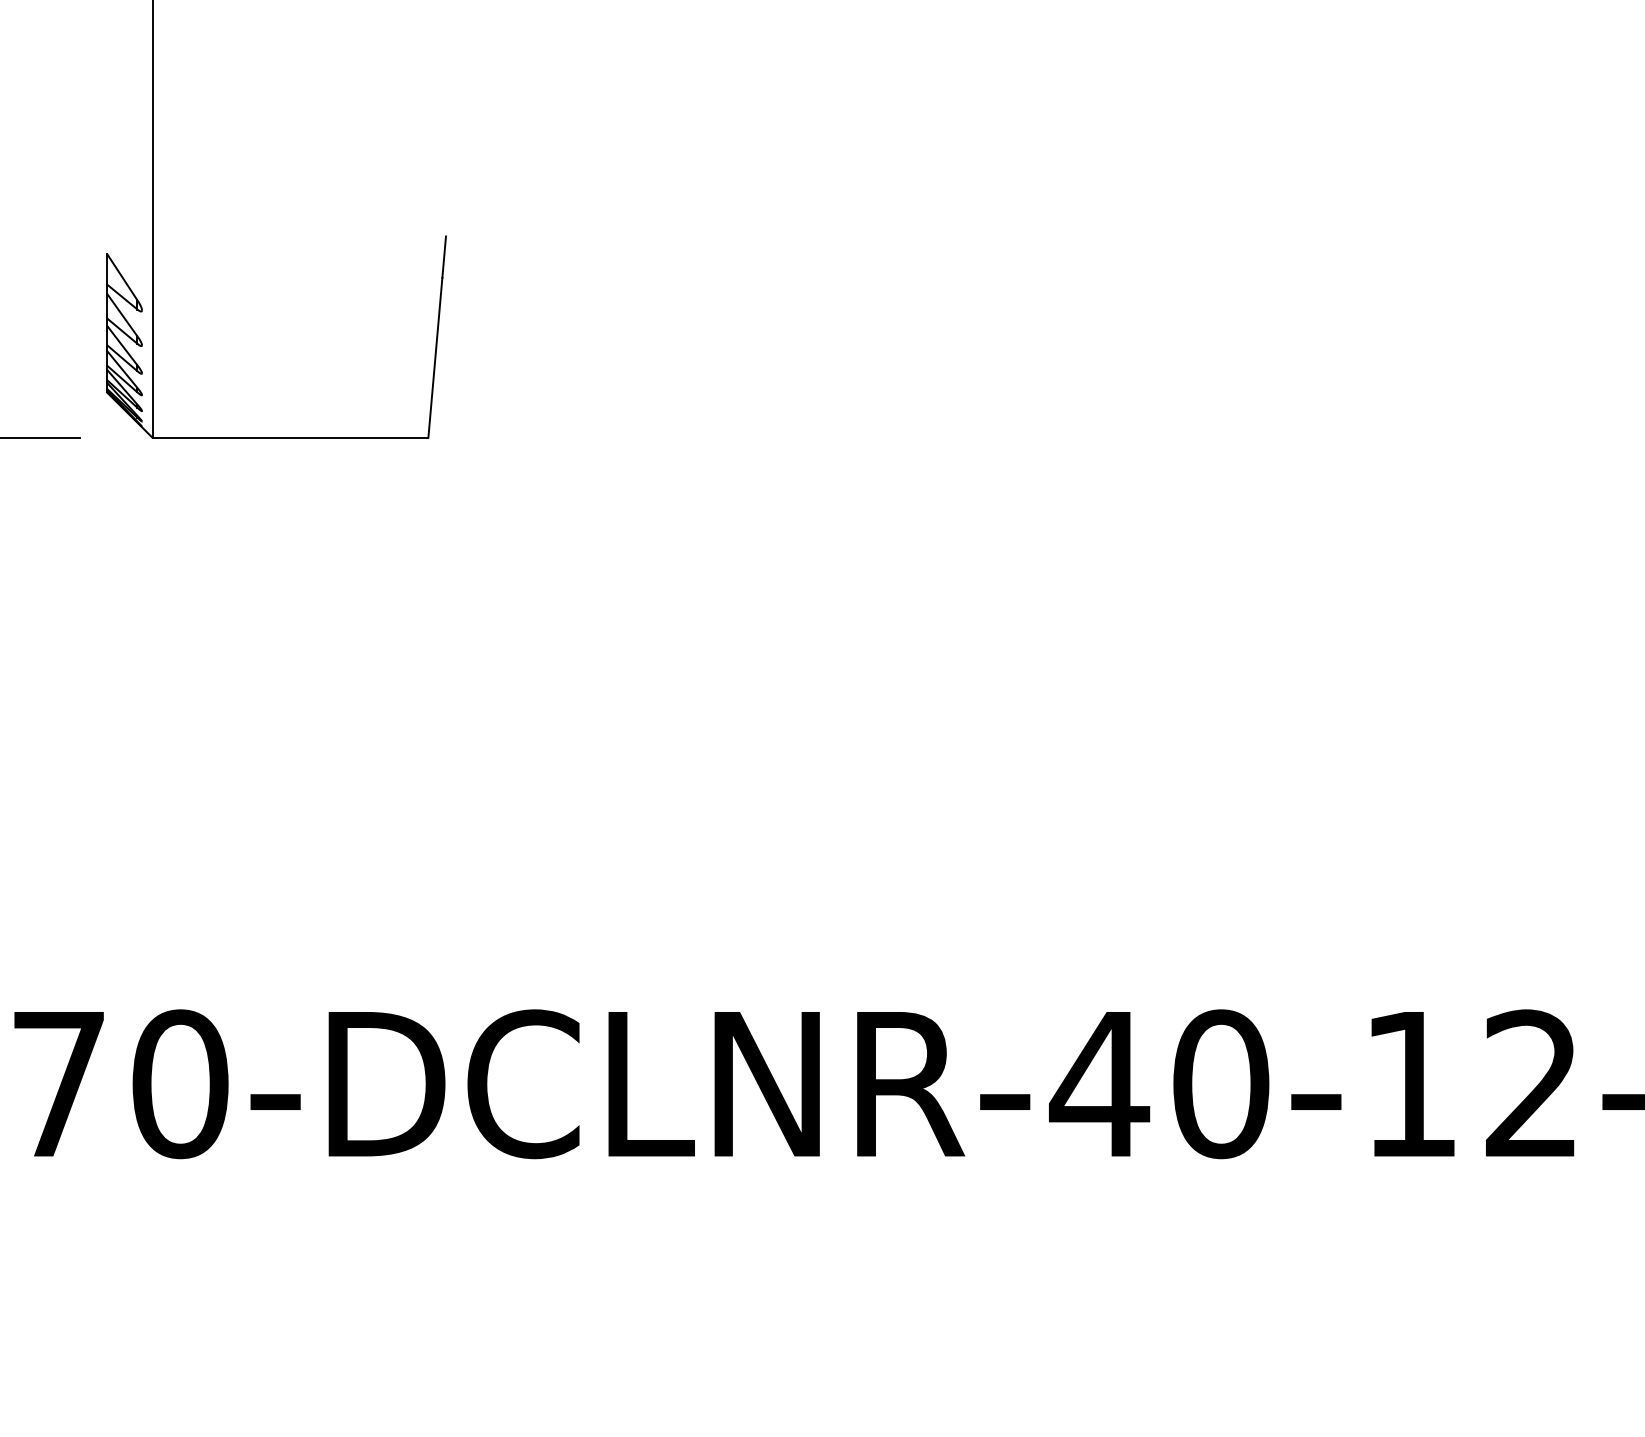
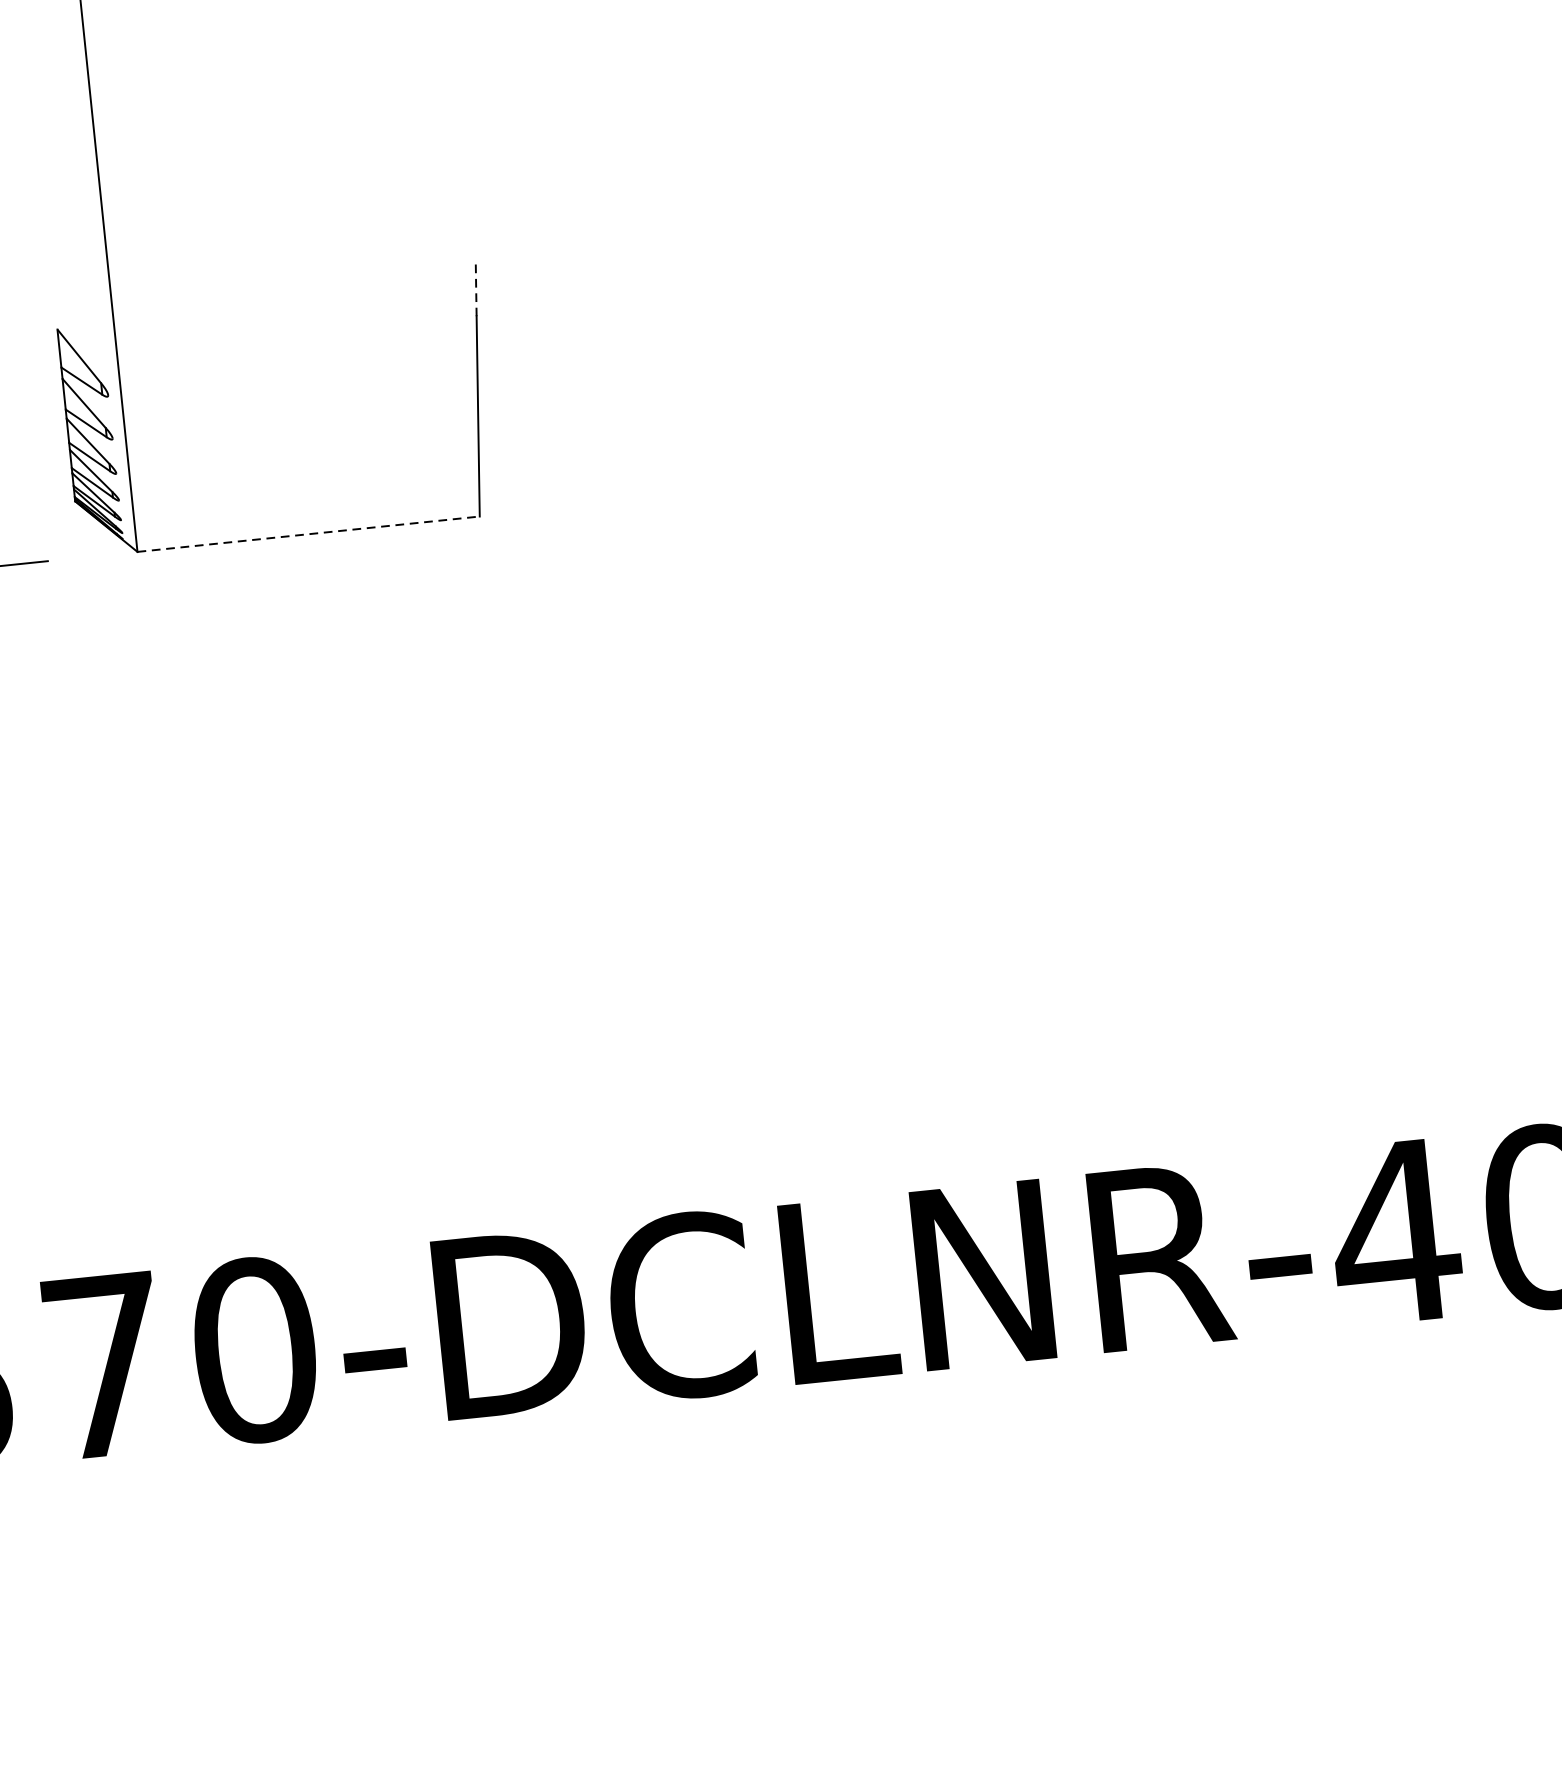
line: (444, 257) -> (476, 290), solid -> dashed
line: (290, 437) -> (308, 533), solid -> dashed

